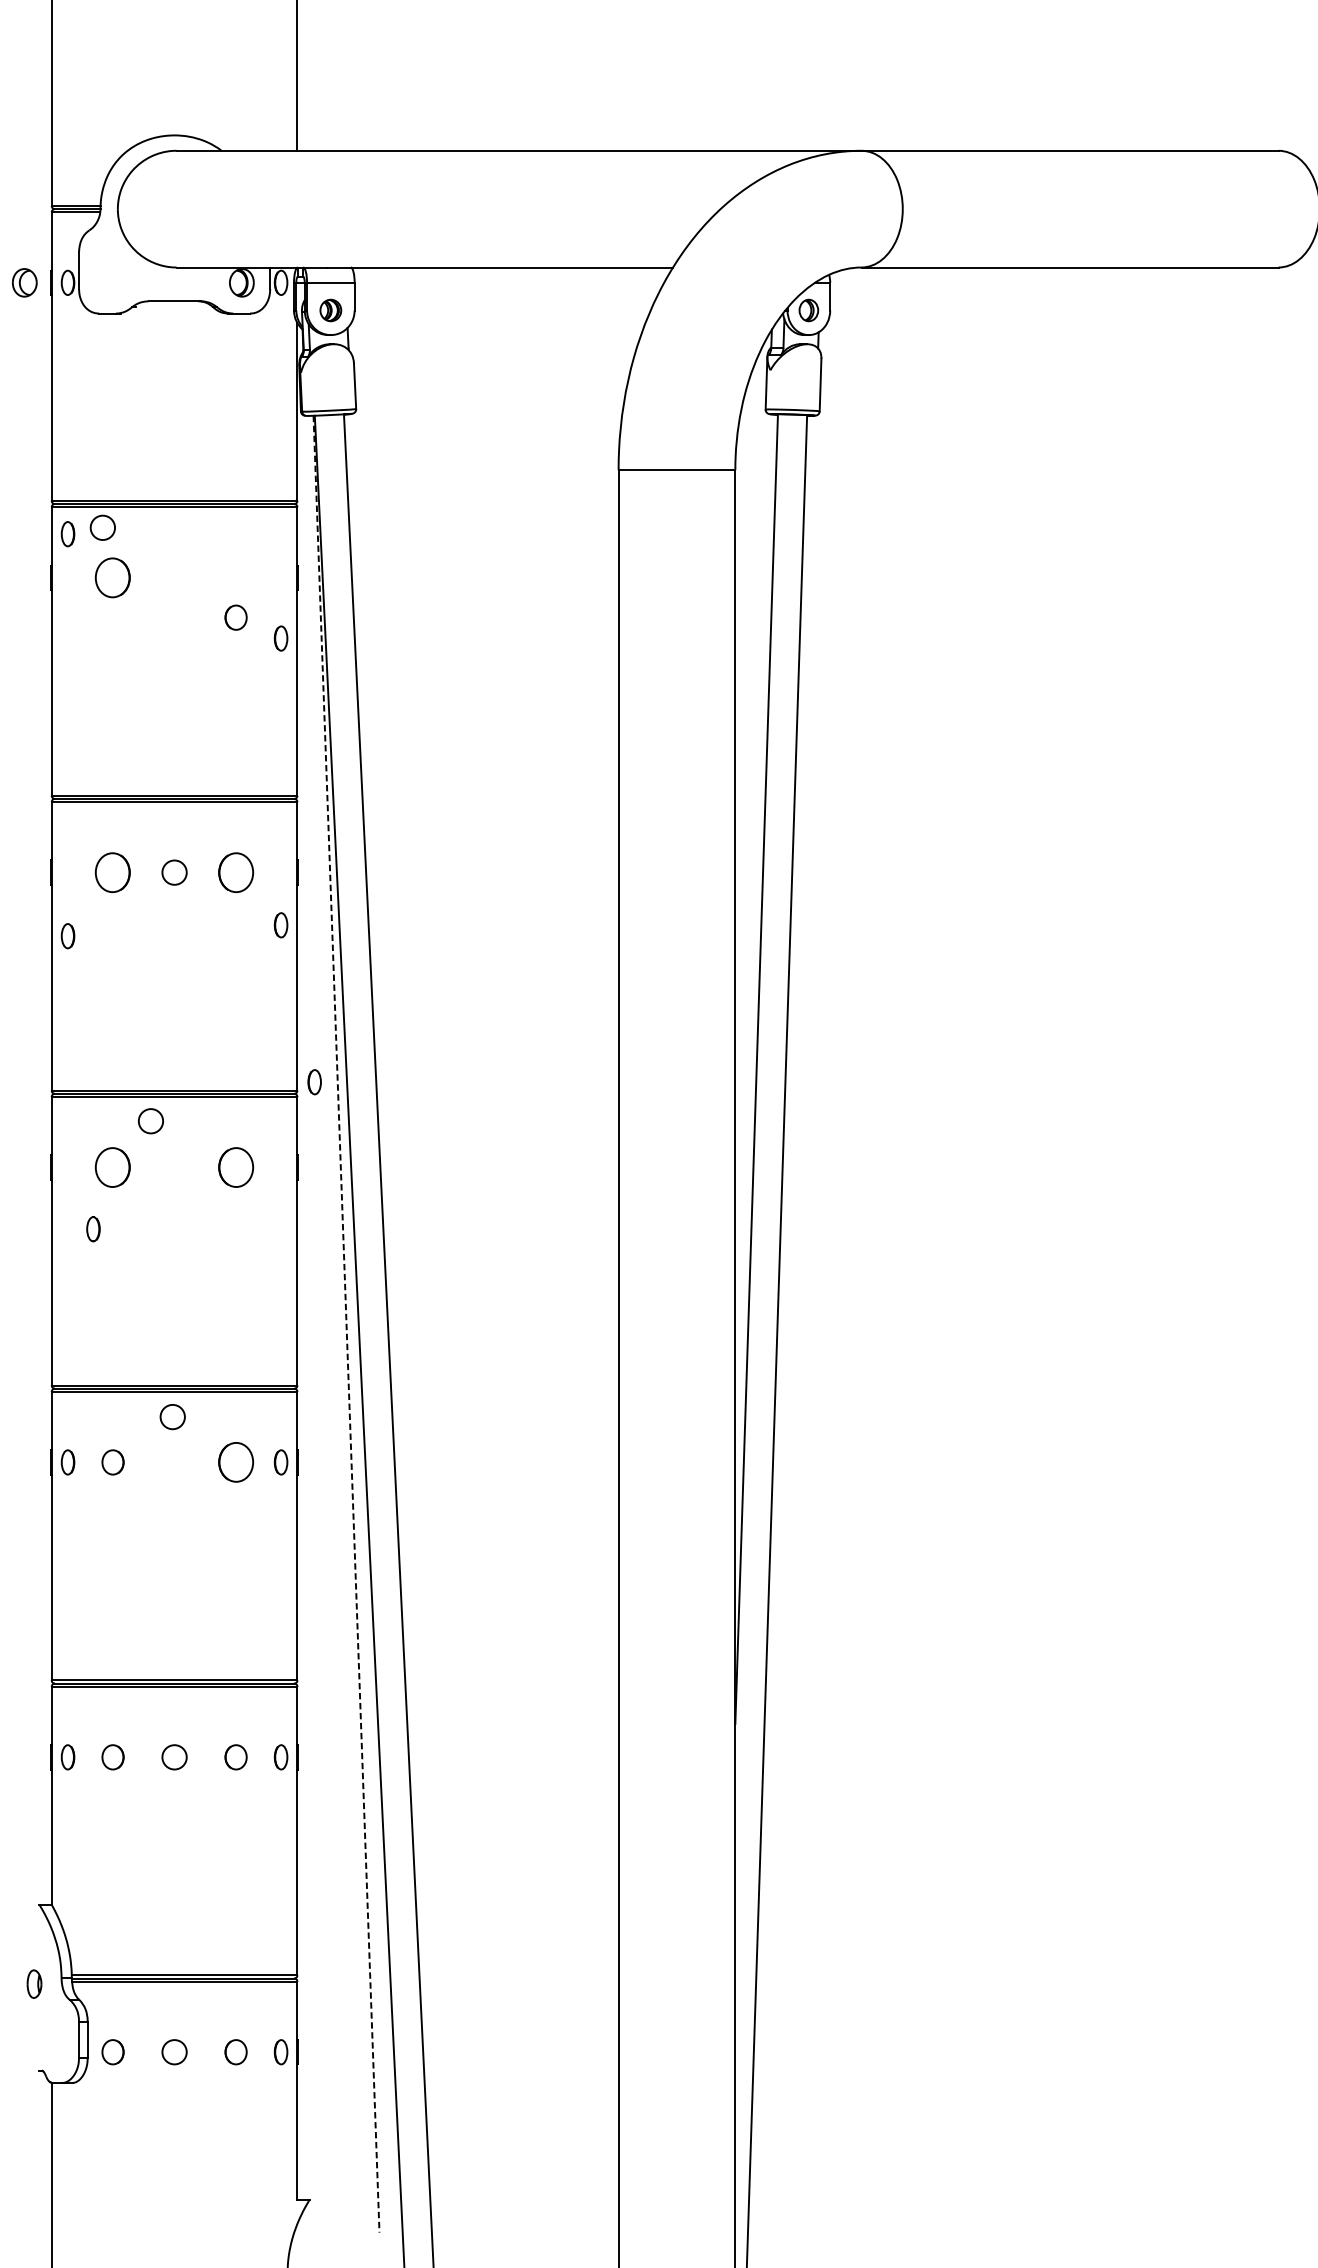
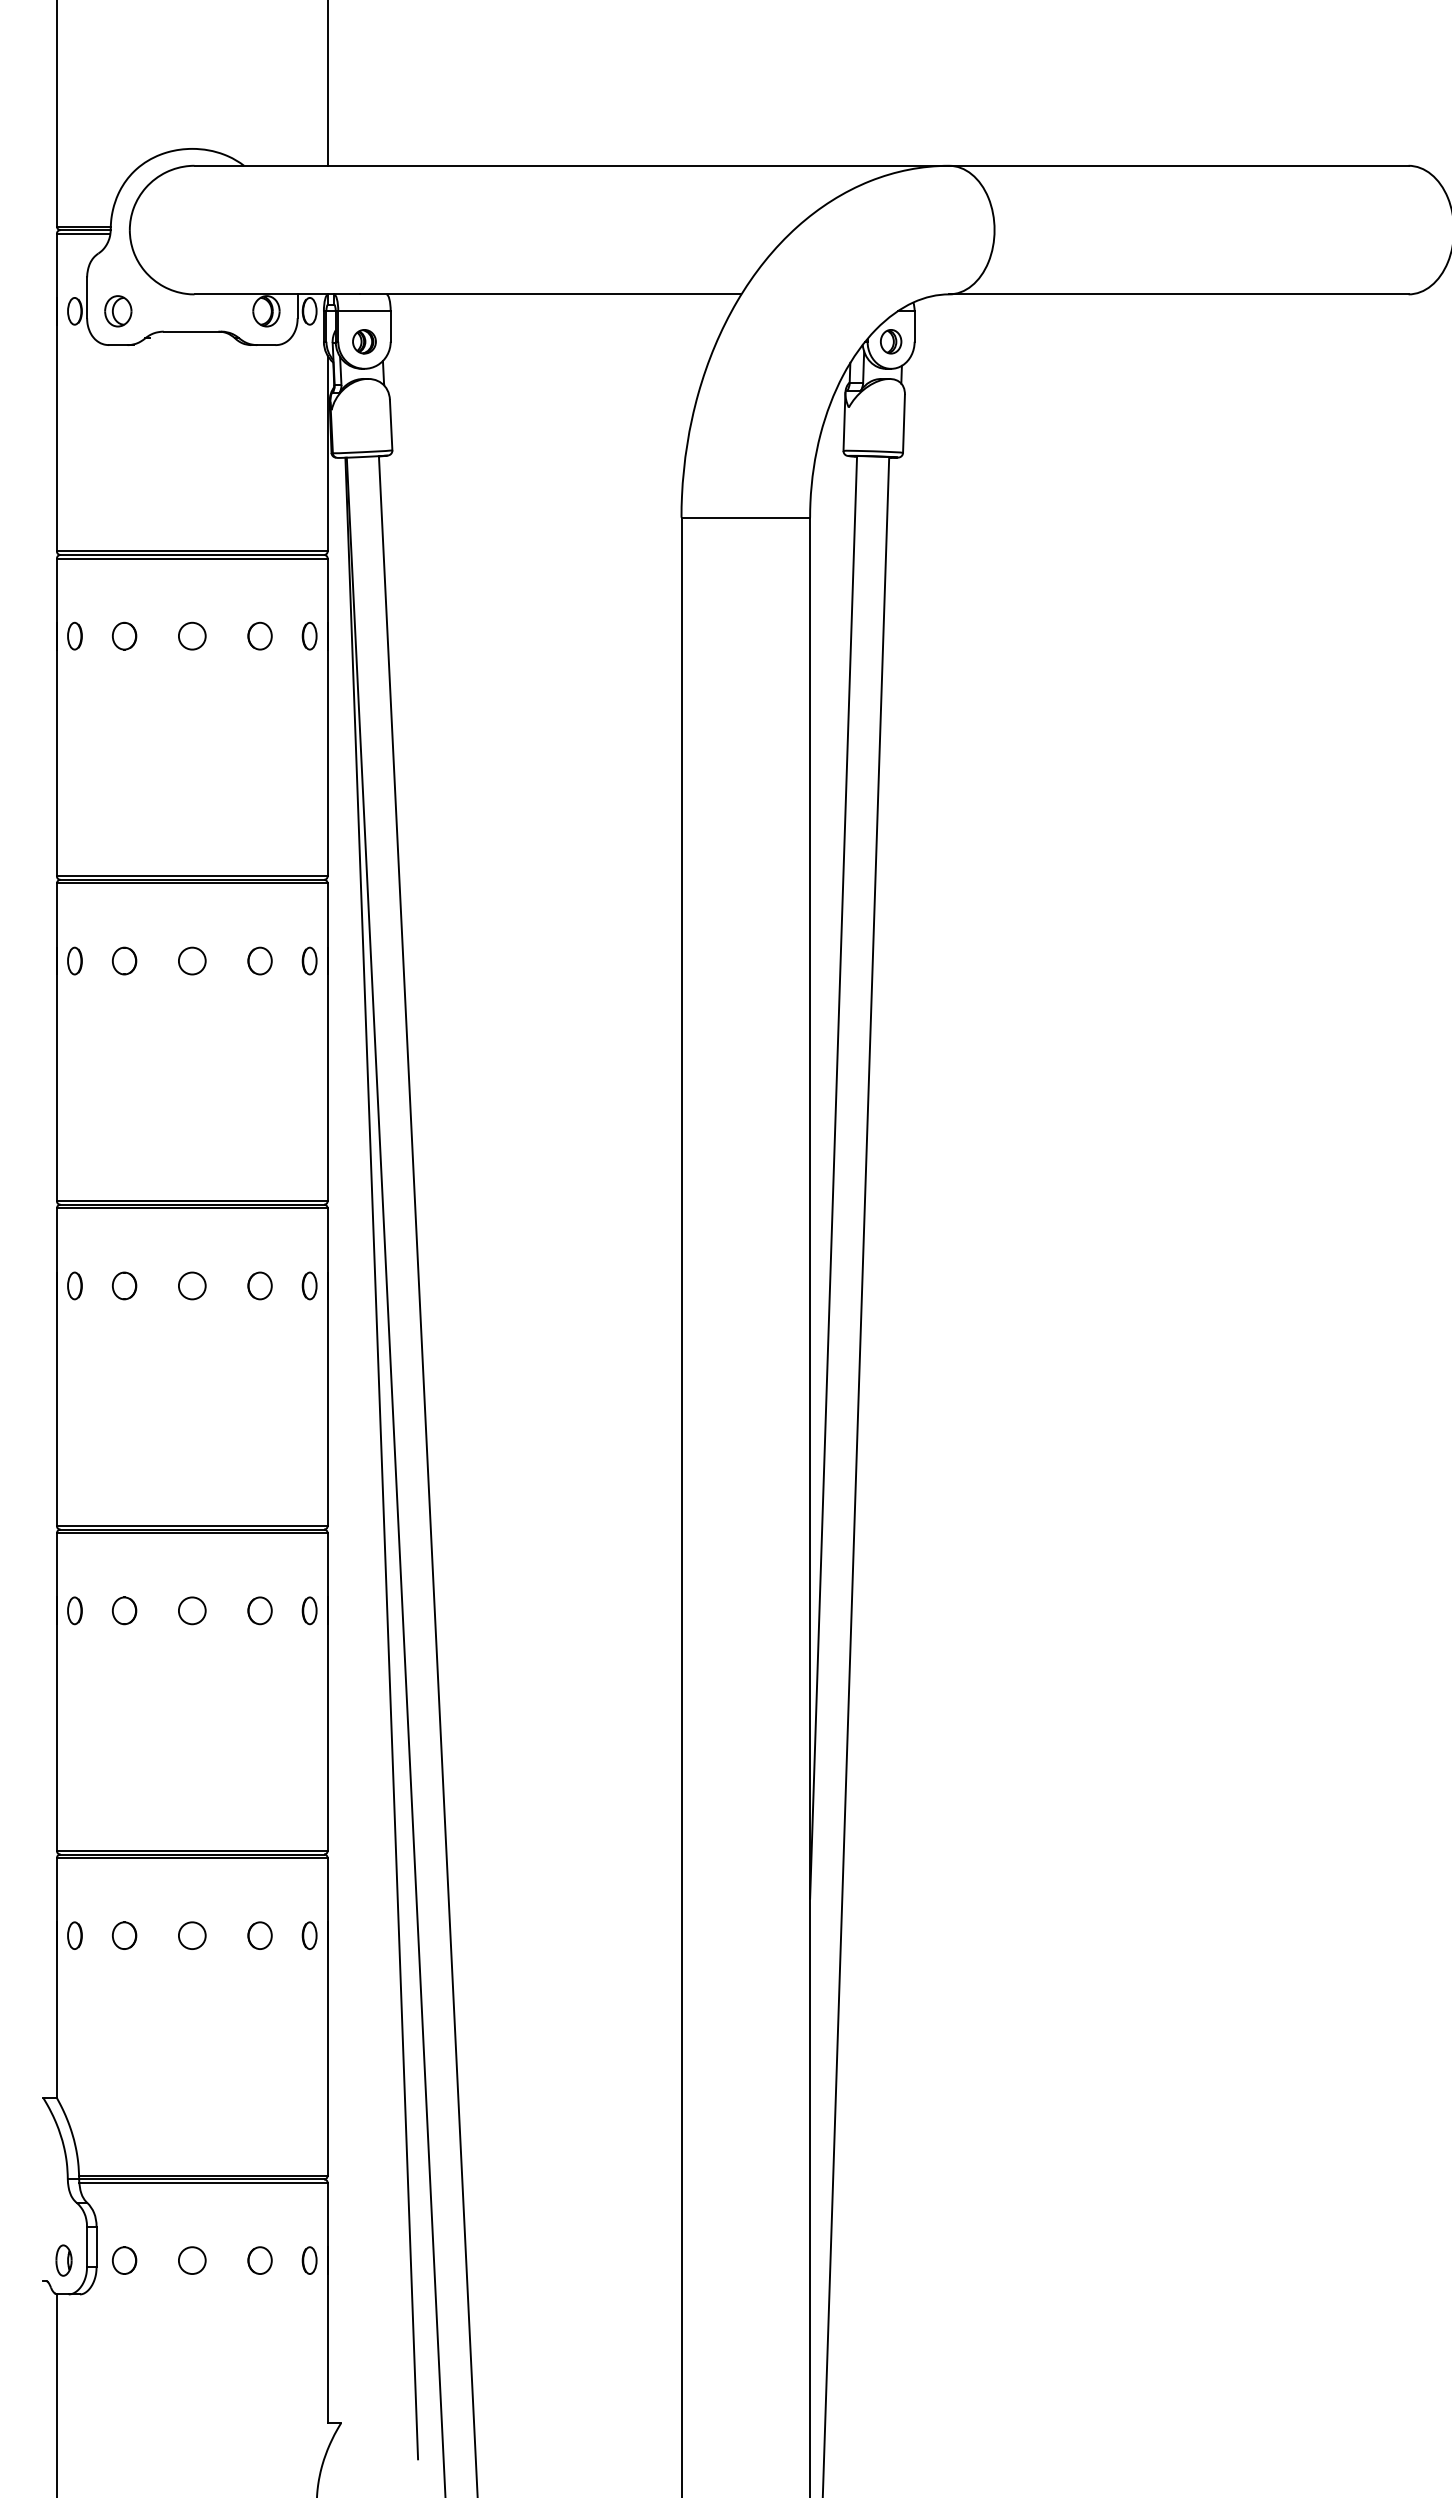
part: (24, 283) -> (118, 311), moved
circle: (103, 527) -> (192, 635), moved
part: (67, 533) -> (74, 635), moved
part: (113, 577) -> (124, 635), size x0.62
part: (235, 617) -> (259, 635), moved
part: (280, 637) -> (309, 635), moved
part: (113, 872) -> (124, 960), size x0.62
part: (235, 872) -> (259, 960), size x0.62
part: (280, 924) -> (309, 960), moved
part: (67, 935) -> (74, 960), moved
part: (314, 1081) -> (309, 1285), moved
circle: (151, 1120) -> (192, 1285), moved
part: (113, 1167) -> (124, 1285), size x0.62
part: (235, 1167) -> (259, 1285), size x0.62
part: (93, 1228) -> (74, 1285), moved
line: (346, 1325) -> (381, 1459), dashed -> solid
circle: (172, 1416) -> (192, 1610), moved
part: (235, 1462) -> (259, 1610), size x0.62
part: (34, 1984) -> (63, 2260), moved

